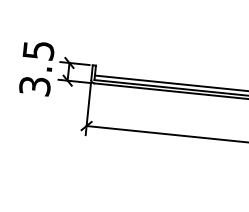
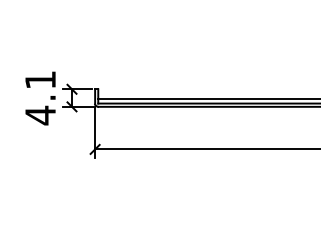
text: (36, 69) -> (40, 98), 3.5 -> 4.1

